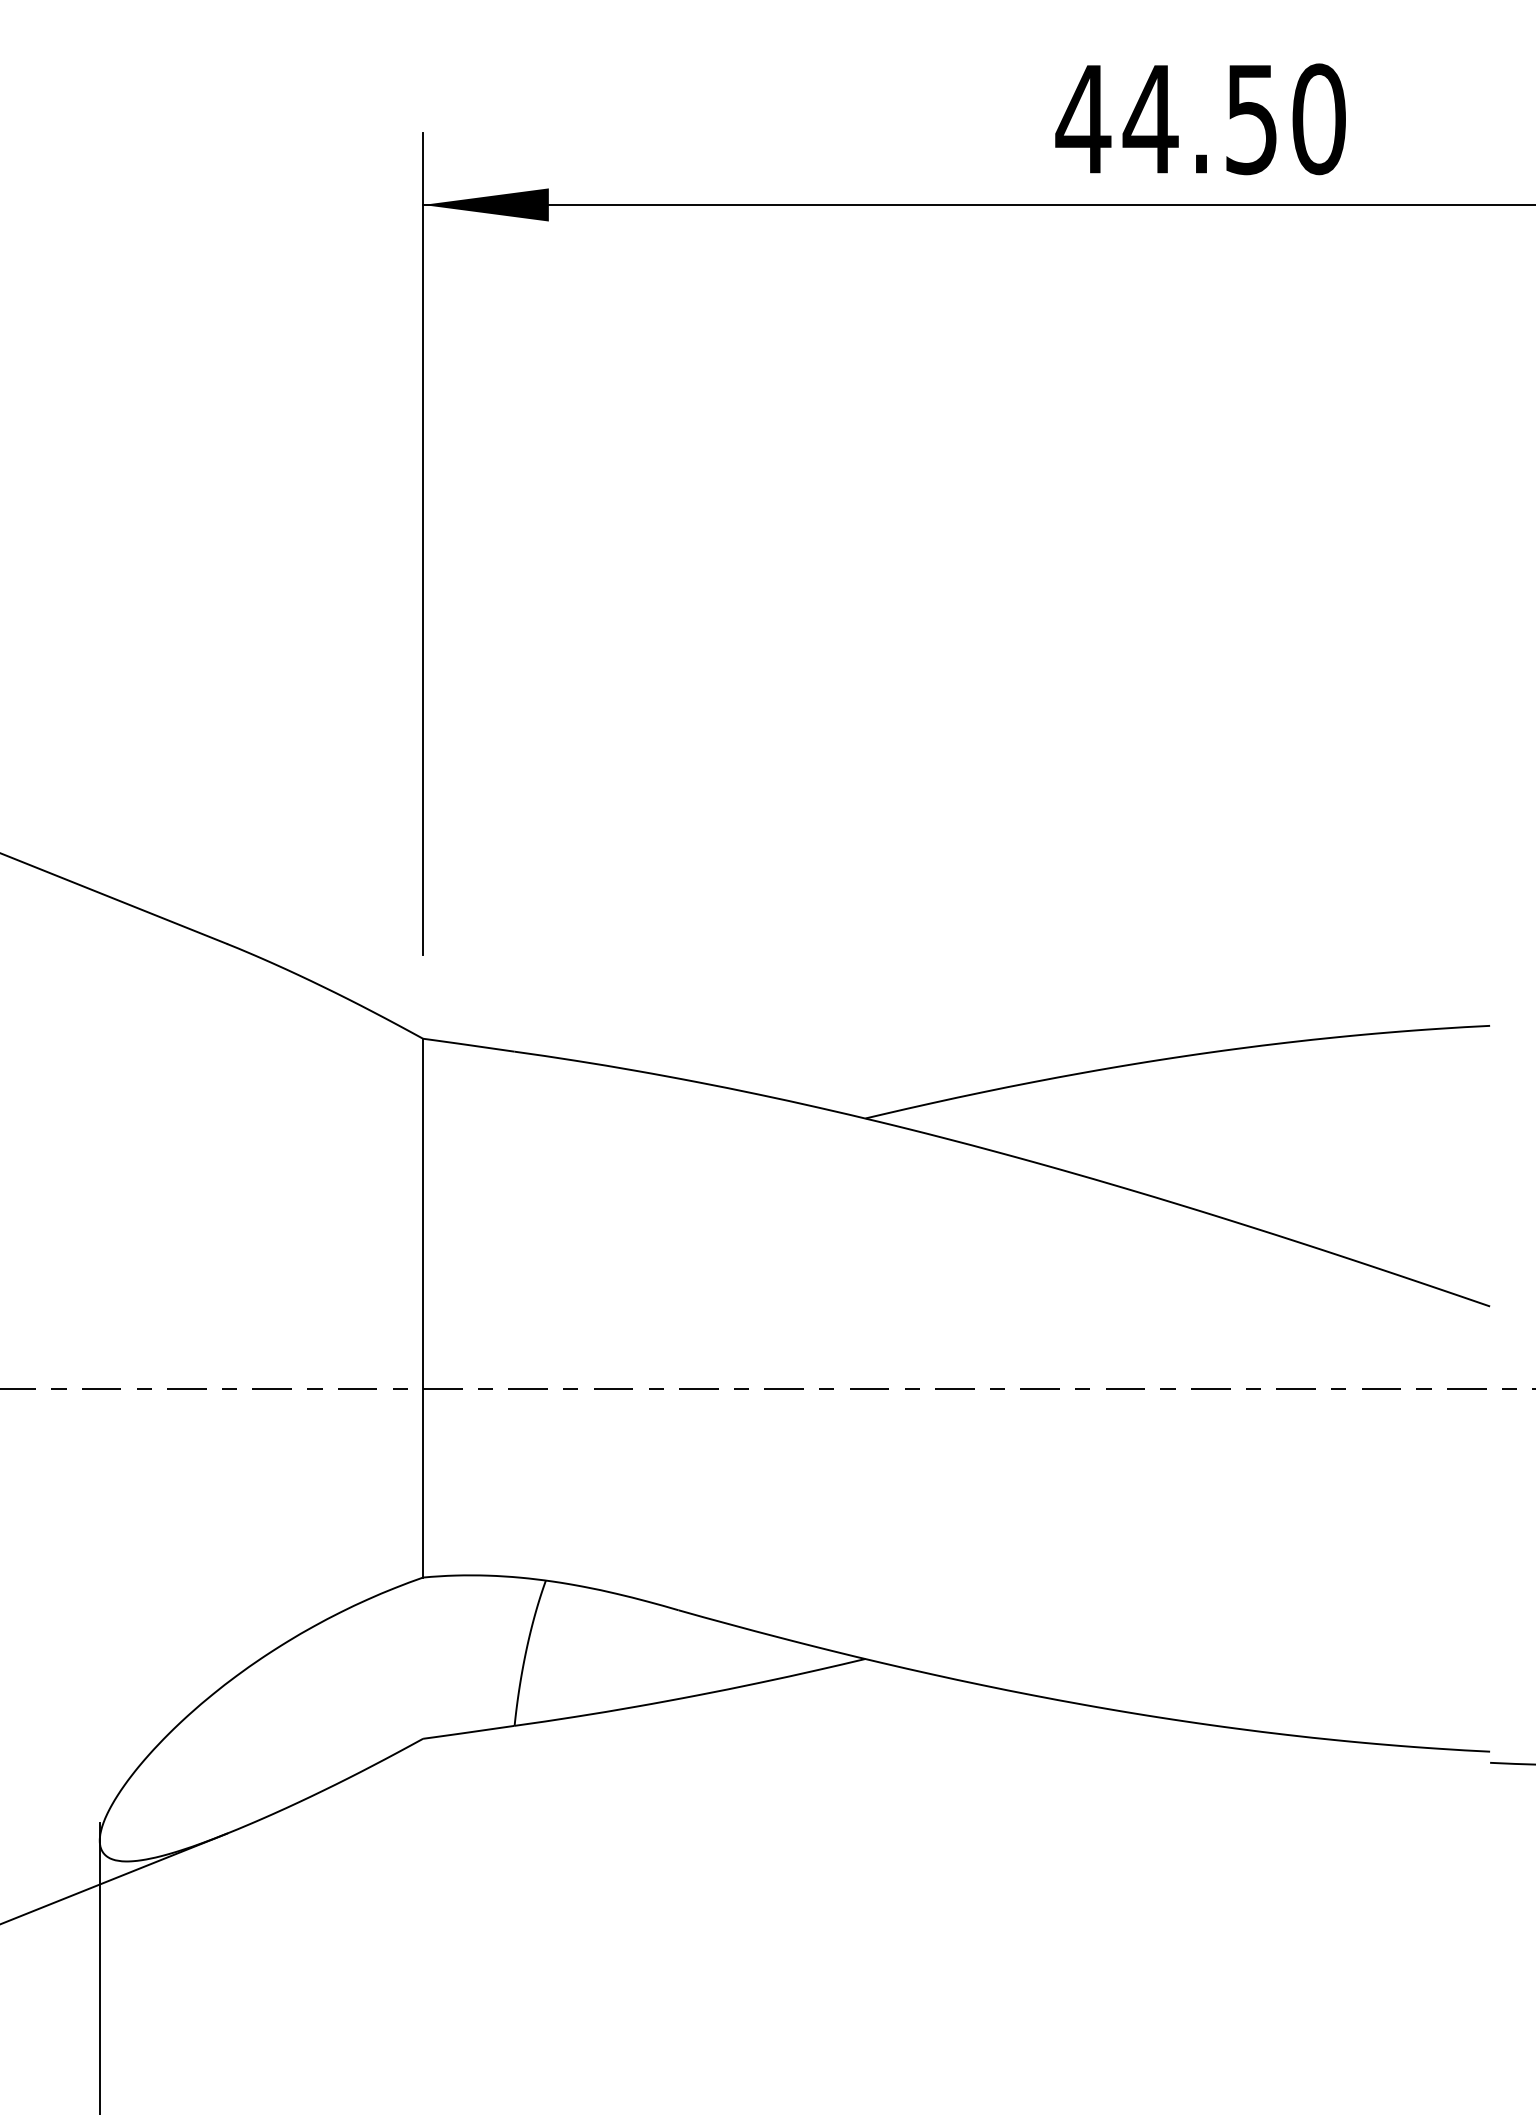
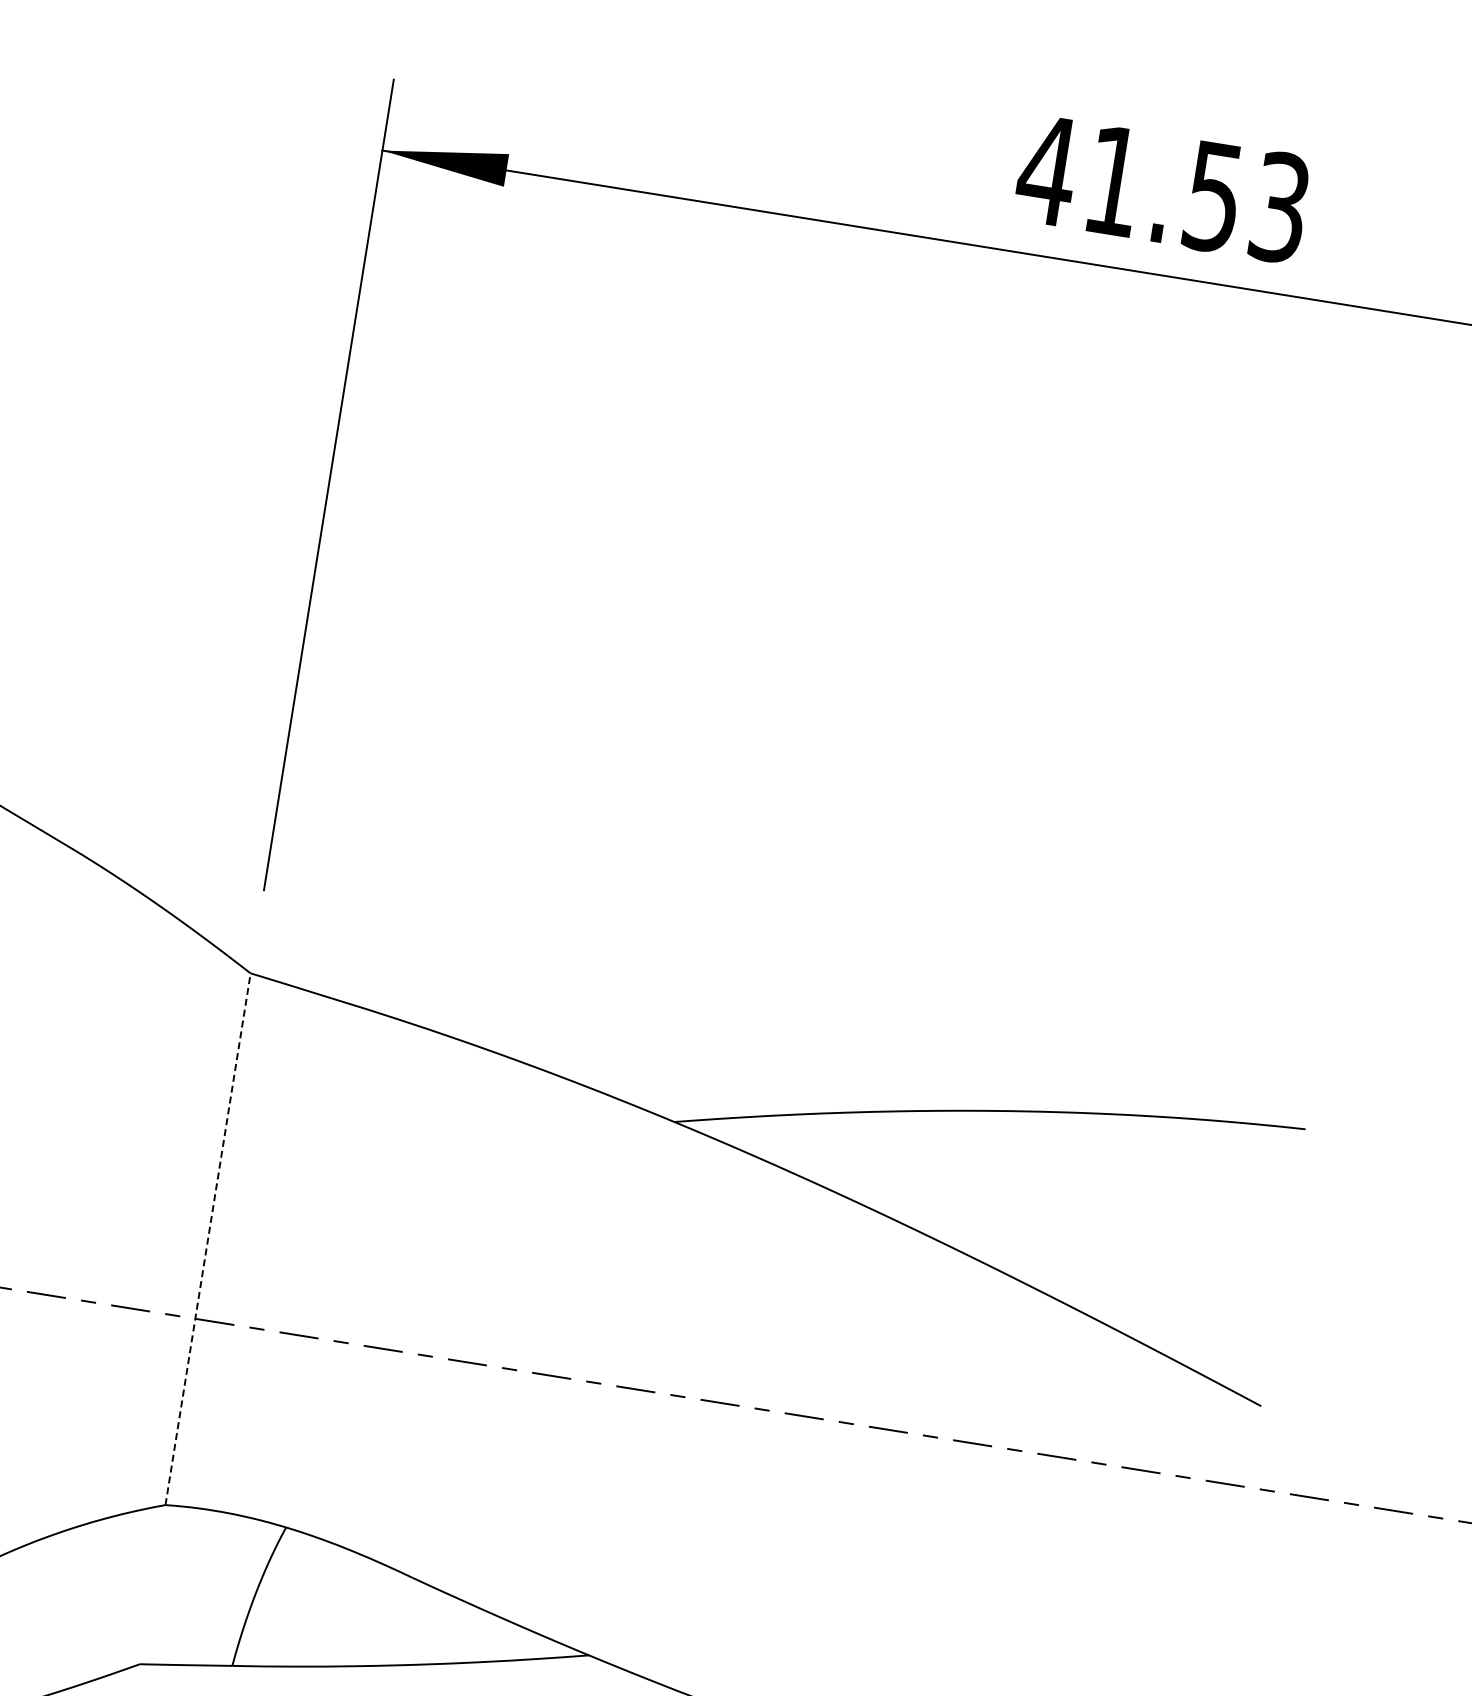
text: (1233, 119) -> (1195, 194), 44.50 -> 41.53
line: (423, 1307) -> (208, 1238), solid -> dashed

